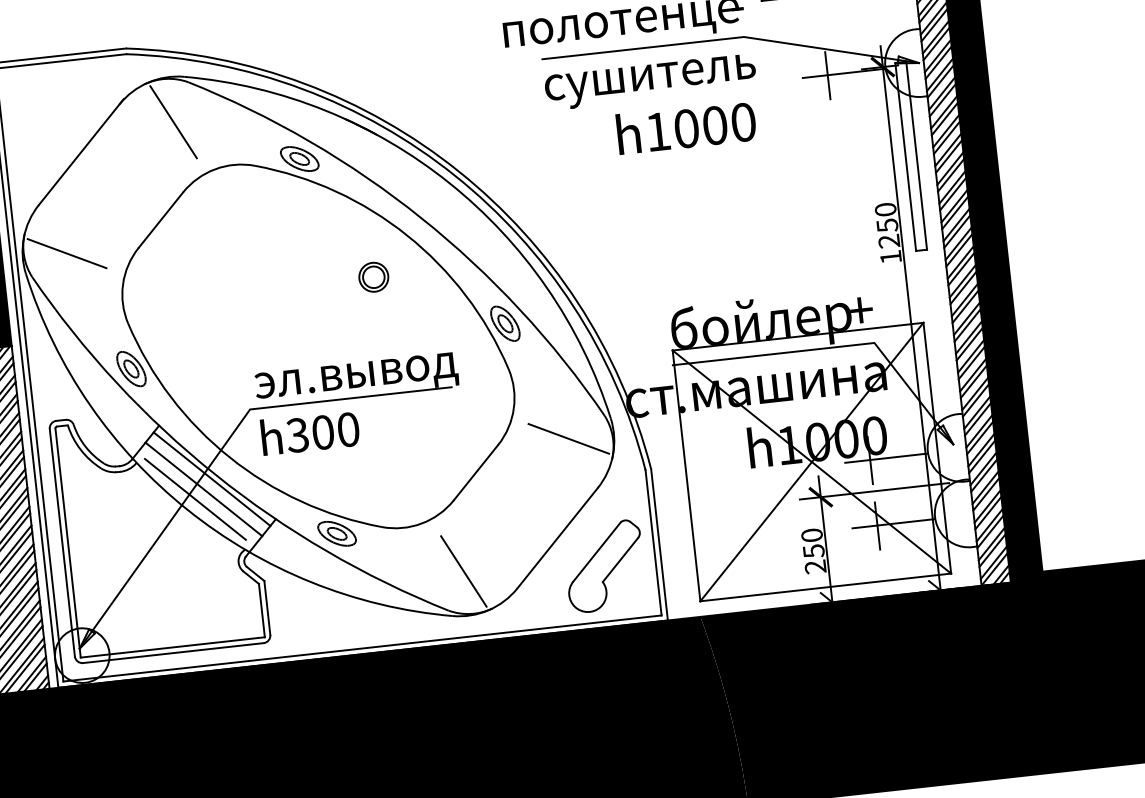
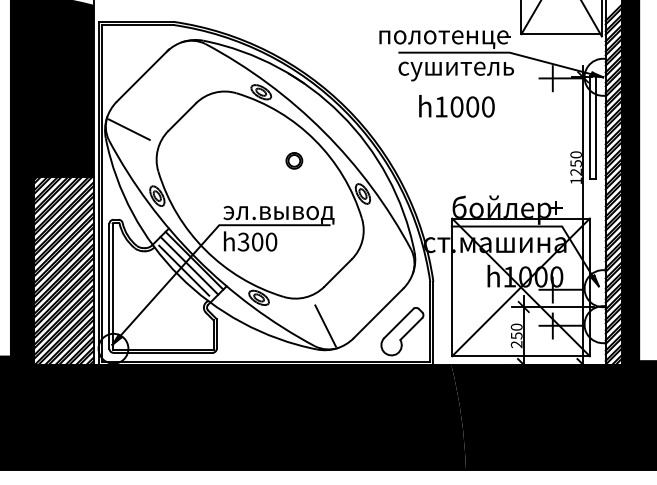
line: (172, 121) -> (194, 64), removed
text: (685, 127) -> (456, 106), moved
line: (568, 437) -> (390, 259), removed

